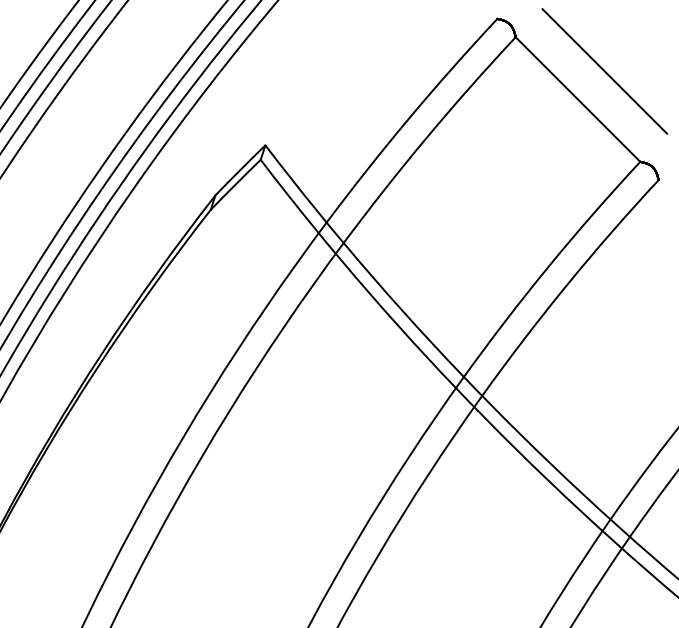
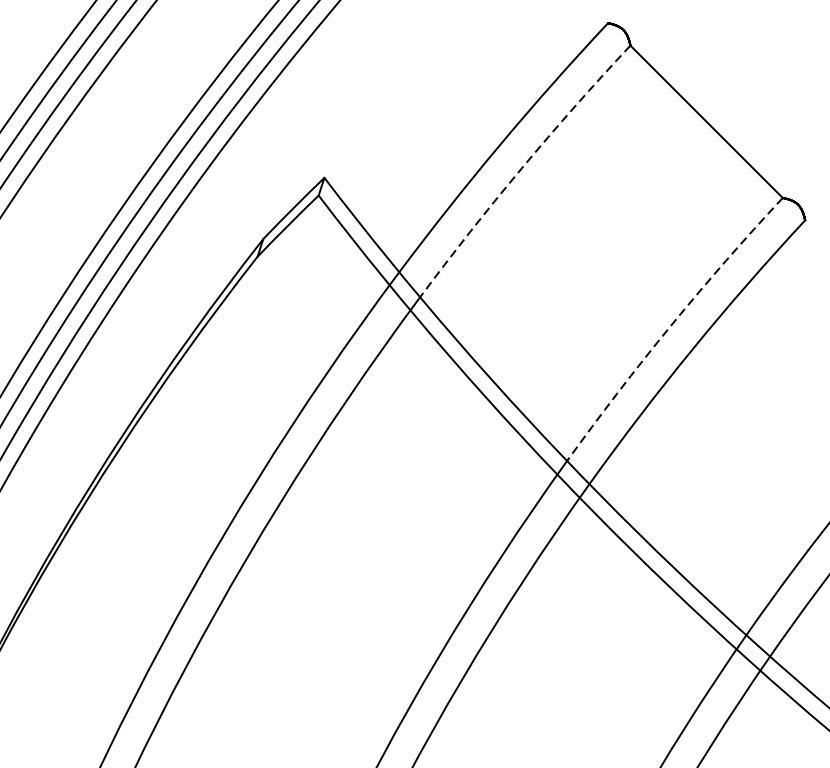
line: (604, 71) -> (738, 87), removed
arc: (426, 137) -> (521, 168), solid -> dashed
arc: (548, 266) -> (670, 325), solid -> dashed

